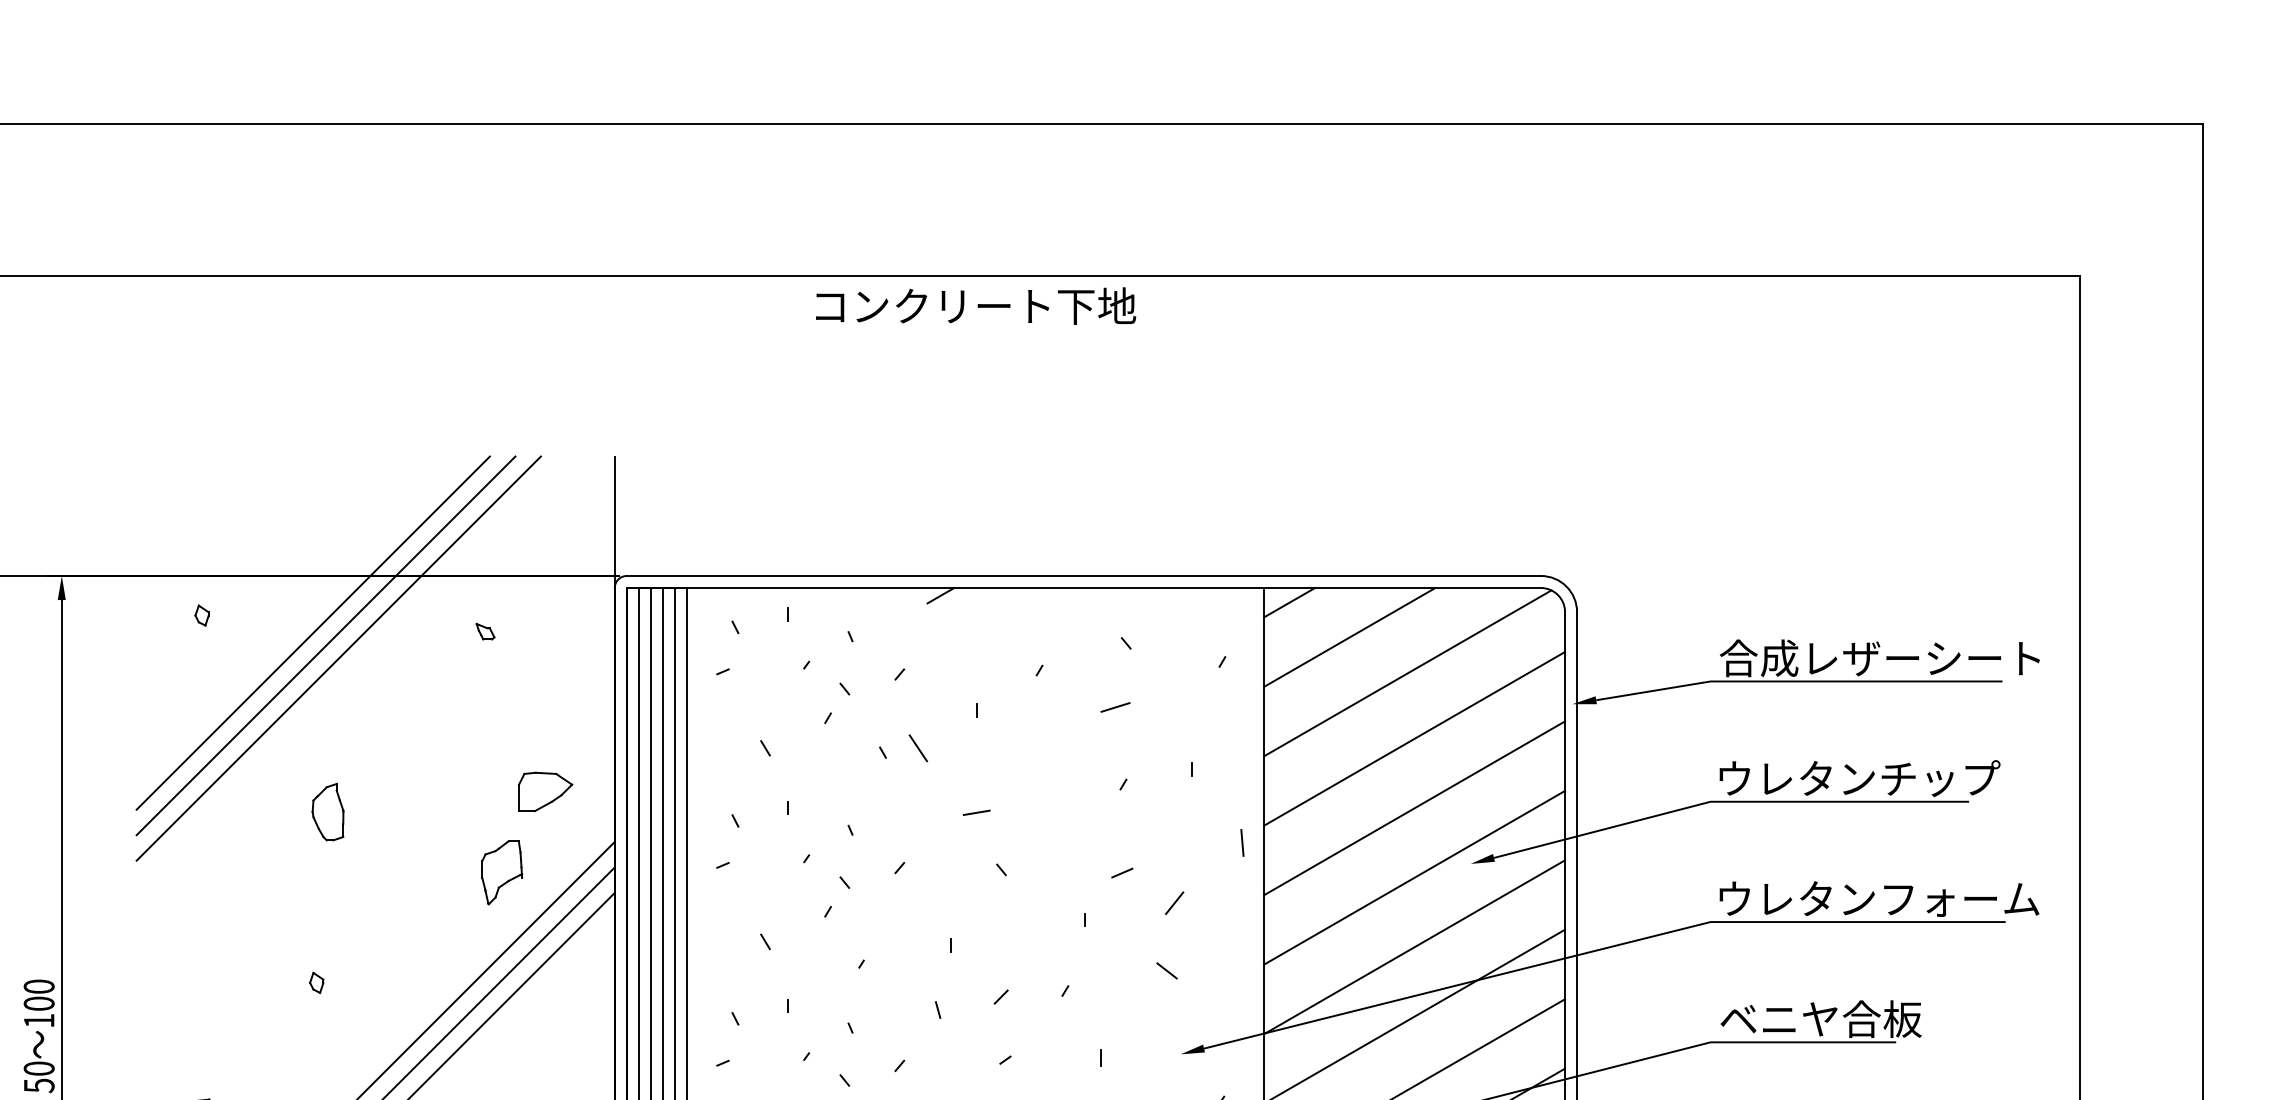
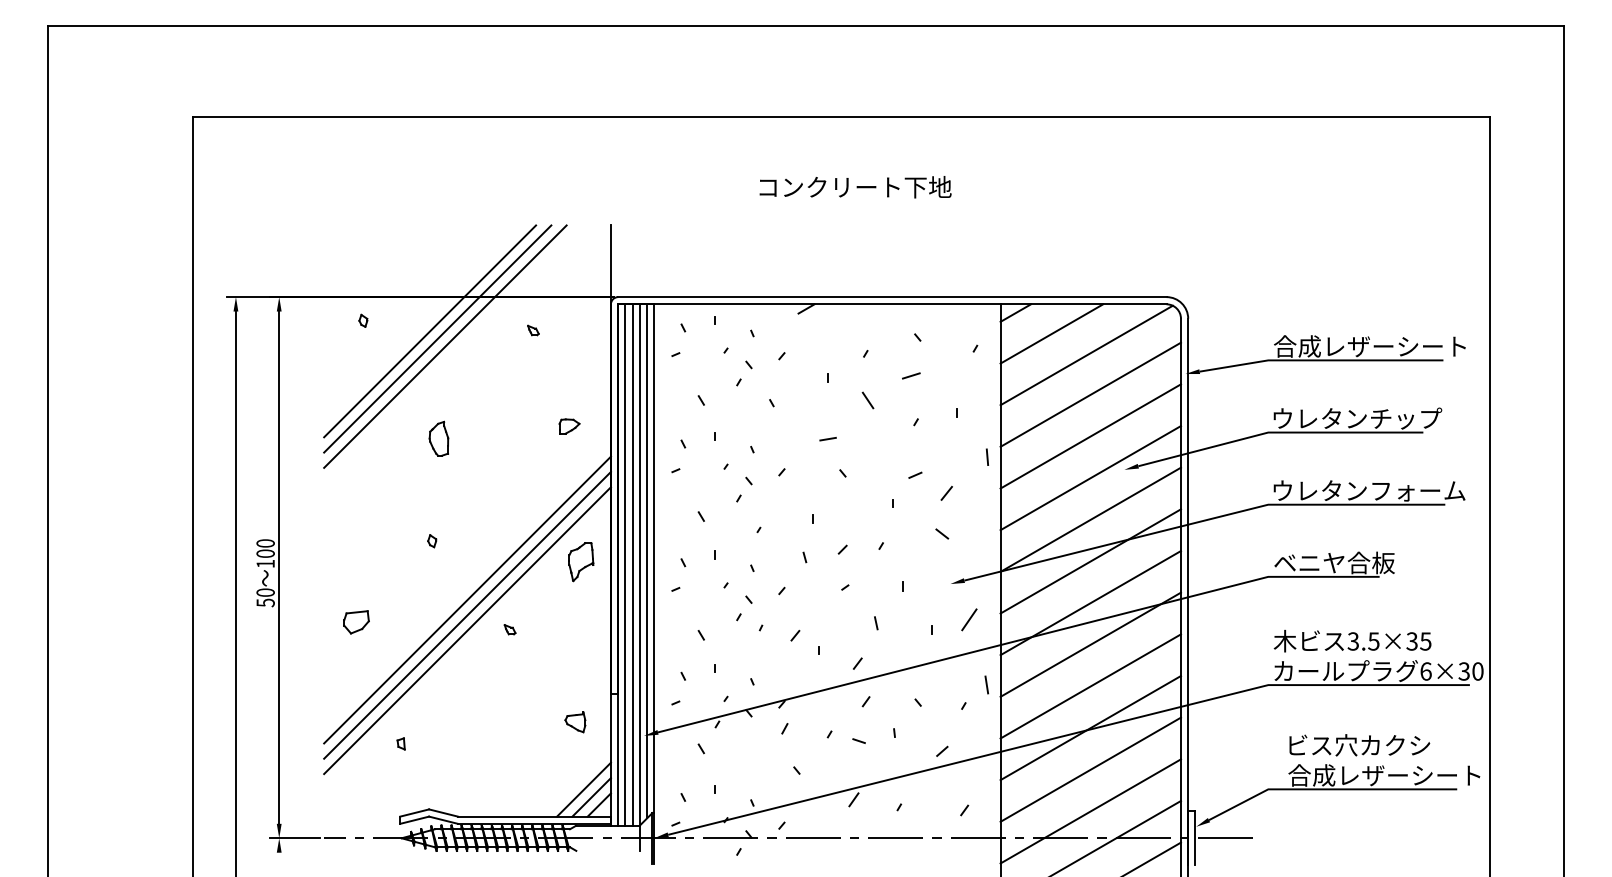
text: (975, 306) -> (855, 187), moved
line: (917, 748) -> (867, 400), moved
part: (545, 791) -> (569, 426), size x0.62
part: (502, 873) -> (581, 562), moved

